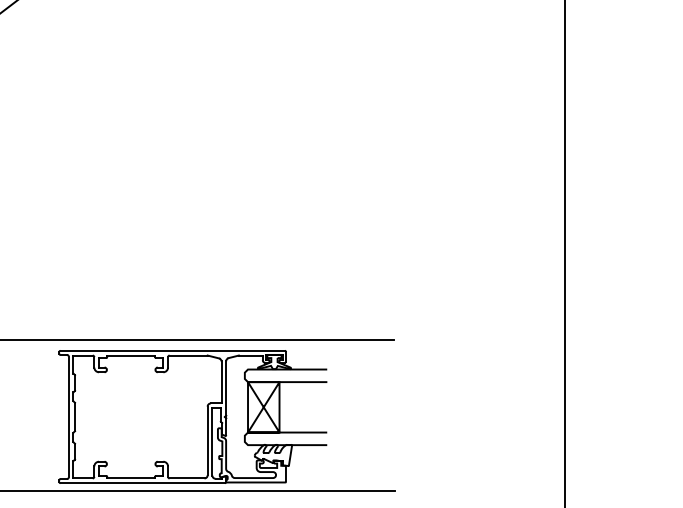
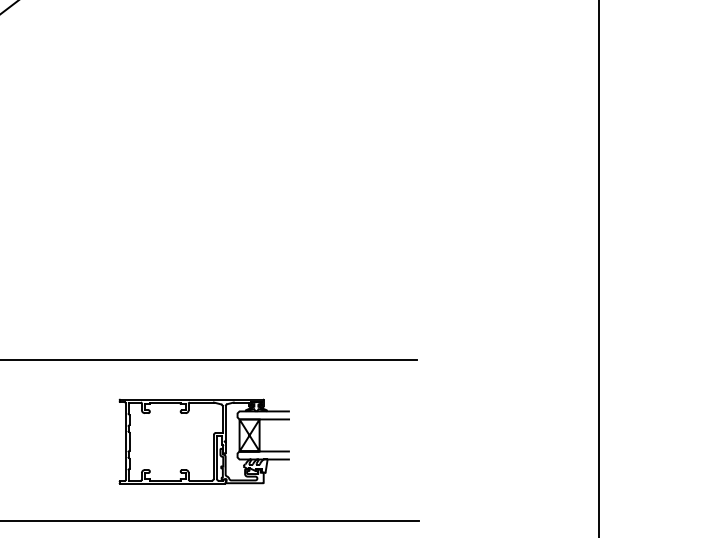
part: (192, 416) -> (204, 441), size x0.6

